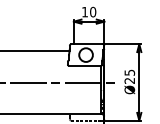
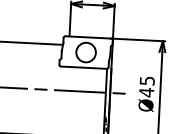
text: (129, 80) -> (146, 91), Ø25 -> Ø45

